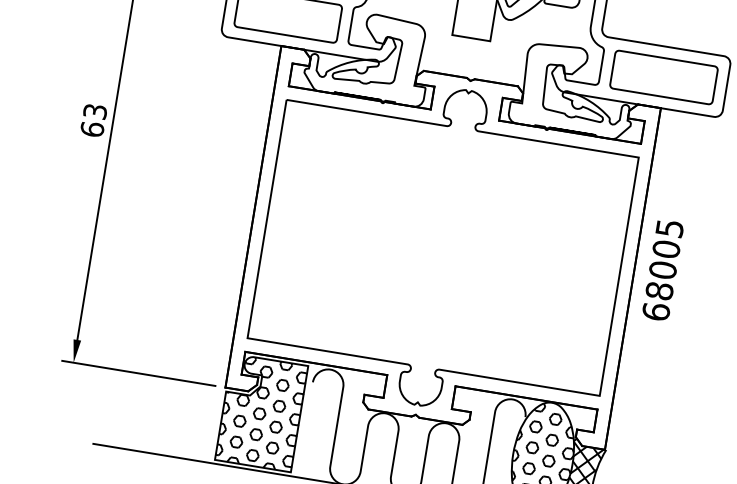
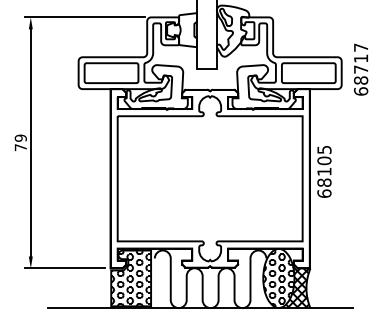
text: (93, 119) -> (20, 142), 63 -> 79
text: (663, 269) -> (324, 171), 68005 -> 68105

